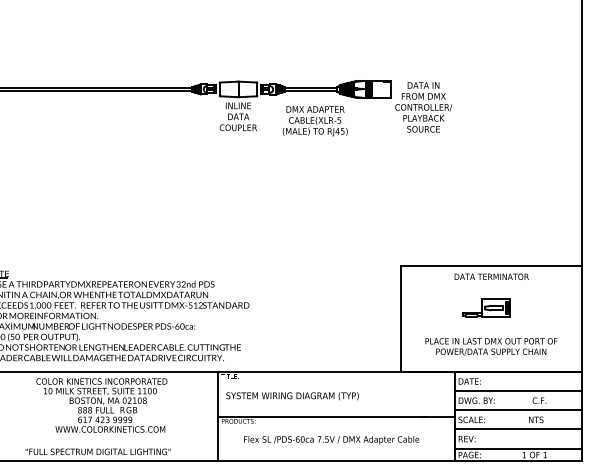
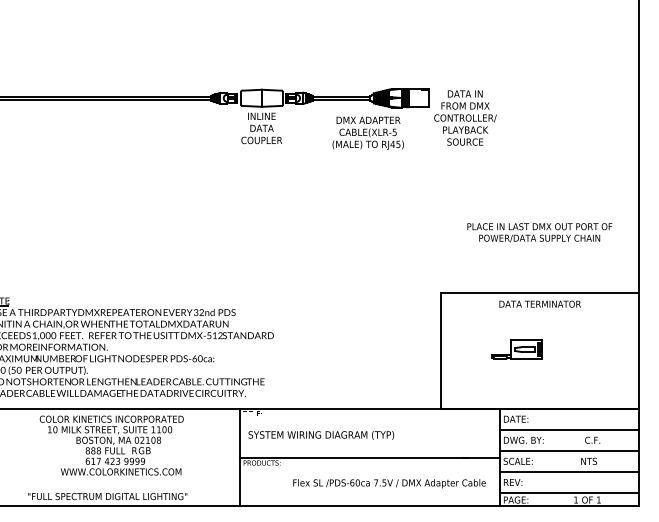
text: (314, 121) -> (367, 133), moved
part: (486, 307) -> (516, 348), moved
text: (491, 346) -> (539, 232), moved
text: (331, 440) -> (389, 484), moved

